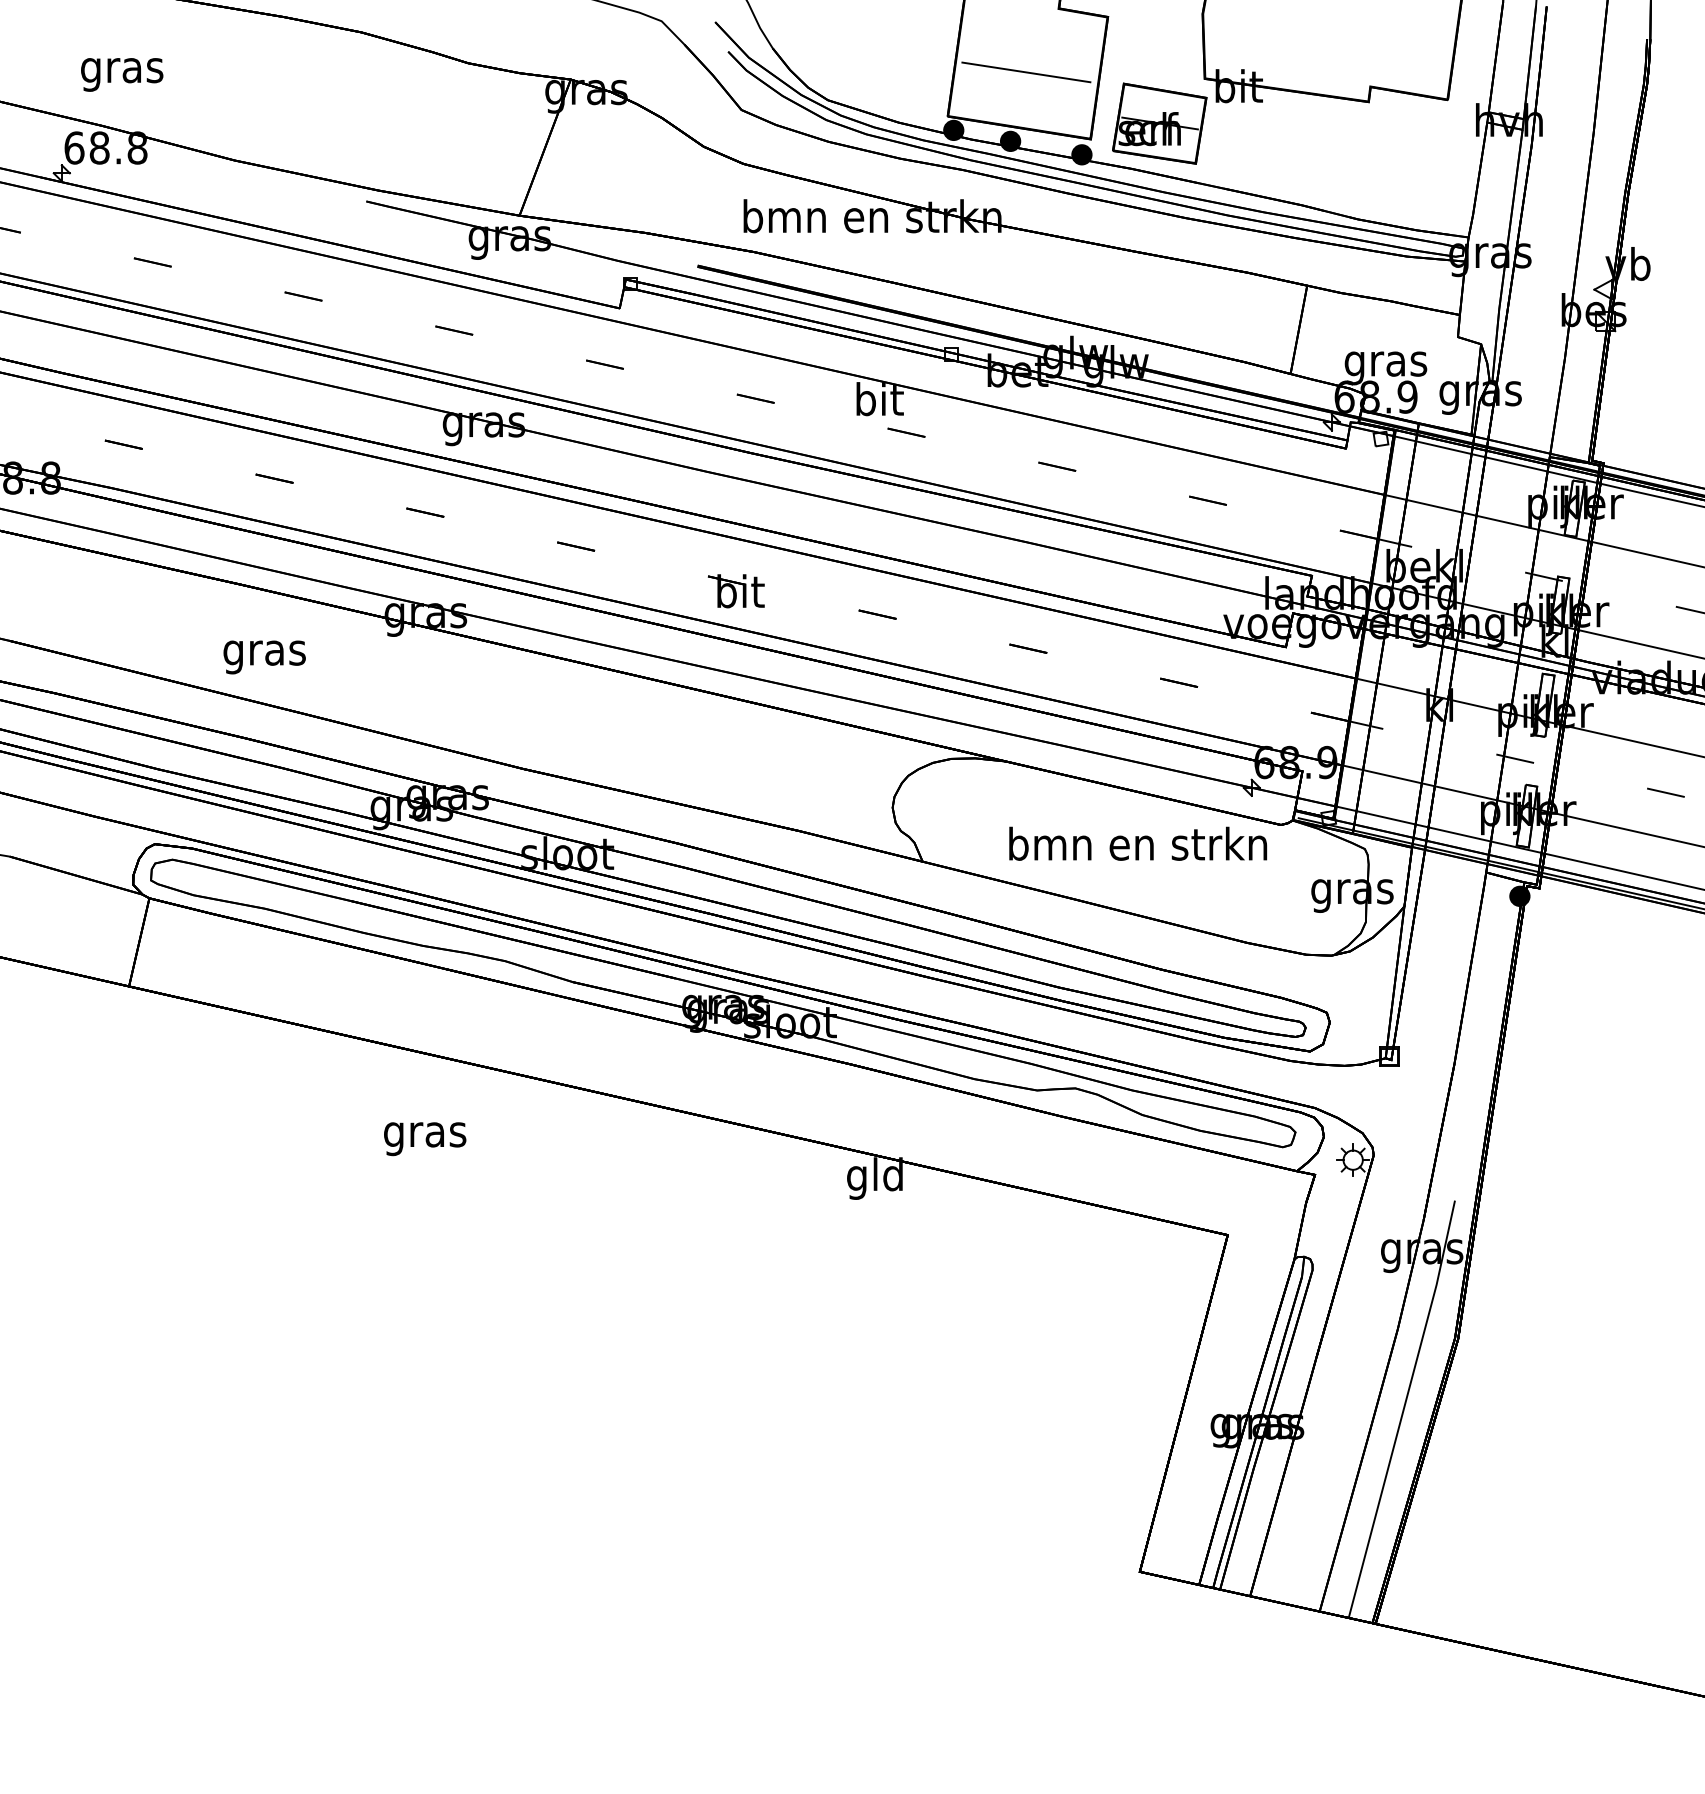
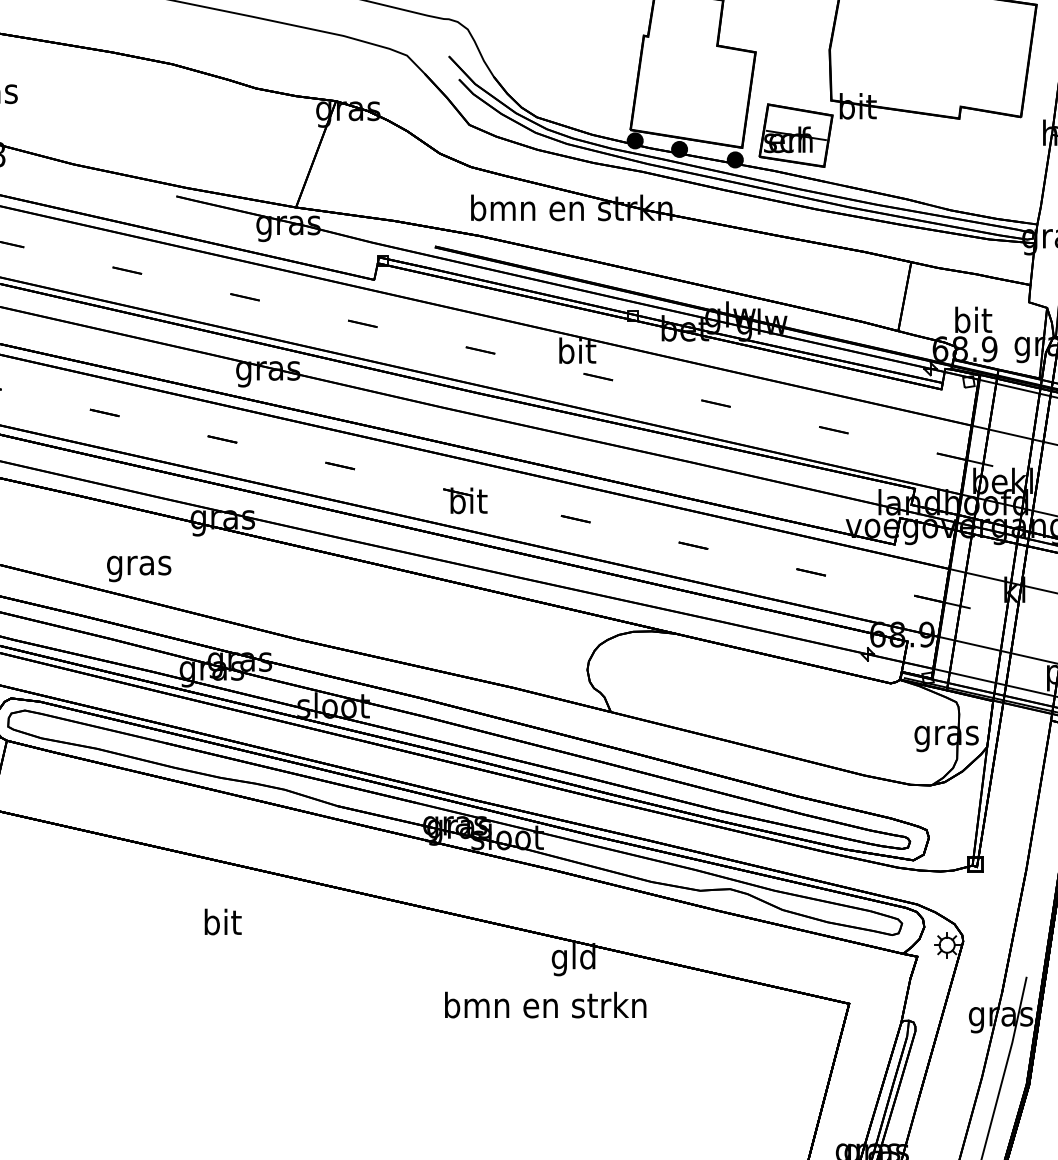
line: (1026, 72) -> (692, 95), removed
text: (1385, 363) -> (972, 322), gras -> bit
text: (264, 657) -> (138, 568), moved
text: (1138, 843) -> (545, 1004), moved
text: (425, 1134) -> (222, 925), gras -> bit

